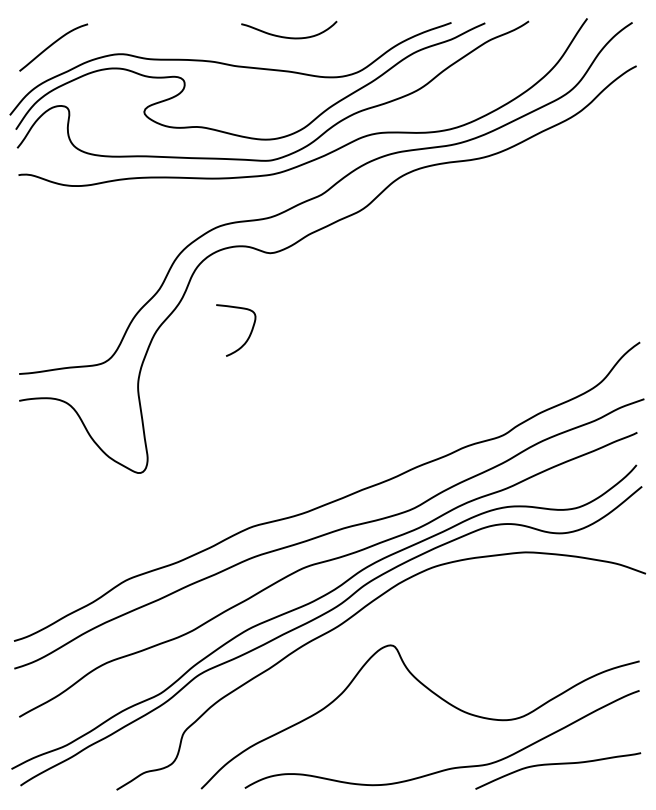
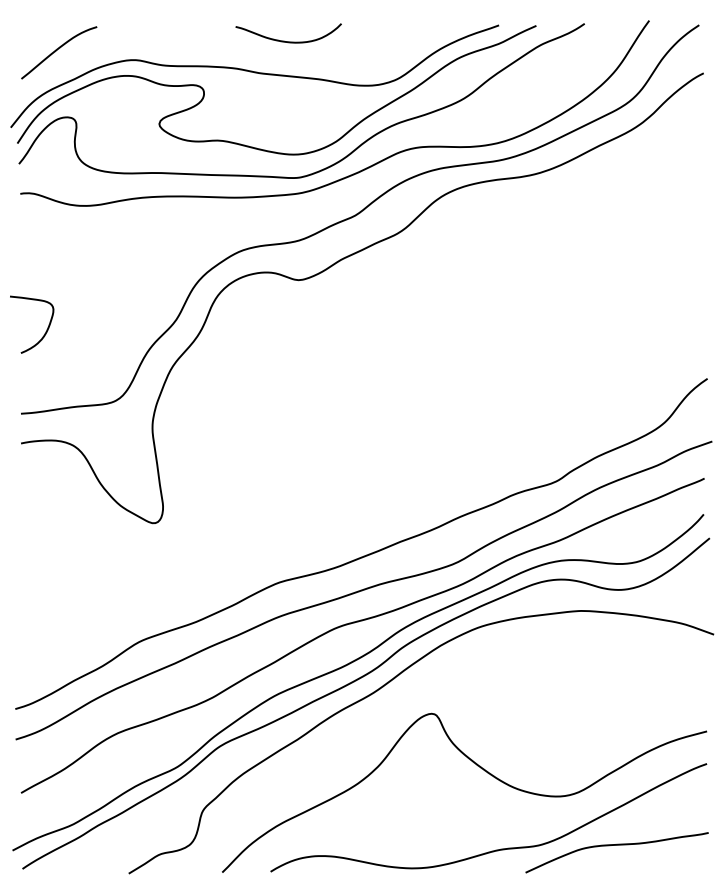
curve: (286, 36) -> (285, 40), moved
curve: (248, 336) -> (45, 331), moved

